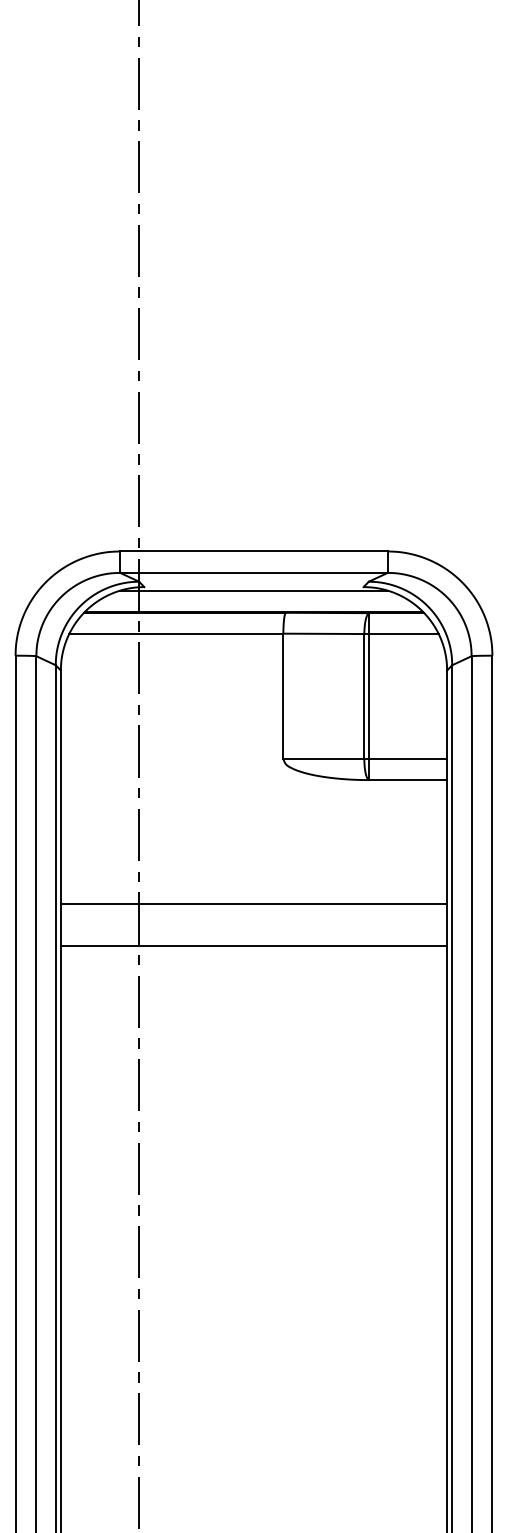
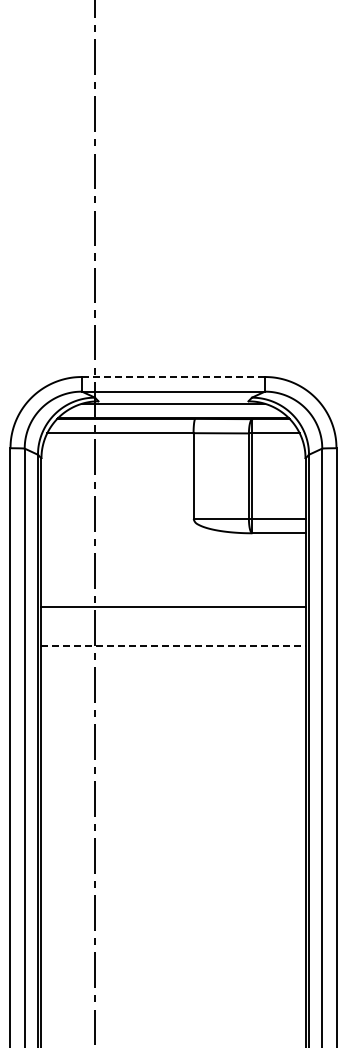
line: (254, 550) -> (173, 376), solid -> dashed
line: (254, 903) -> (173, 606), moved
line: (254, 945) -> (173, 646), solid -> dashed

